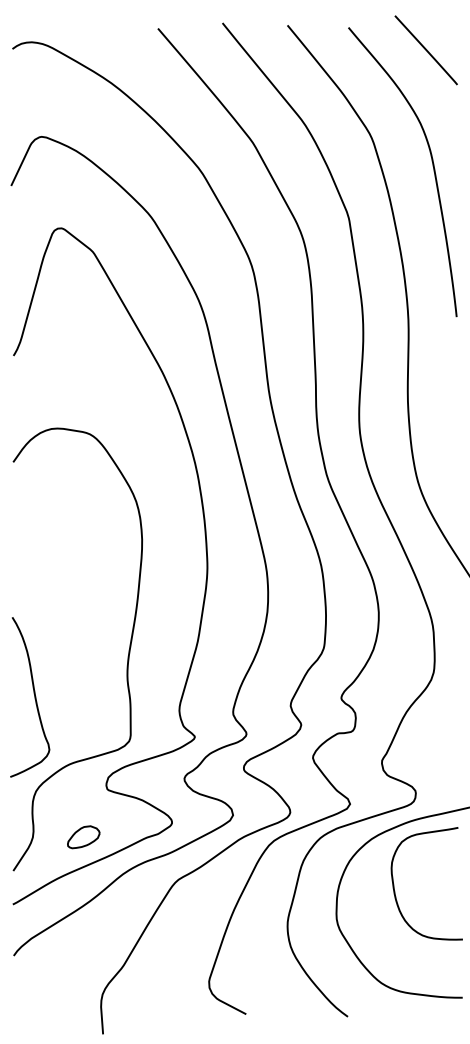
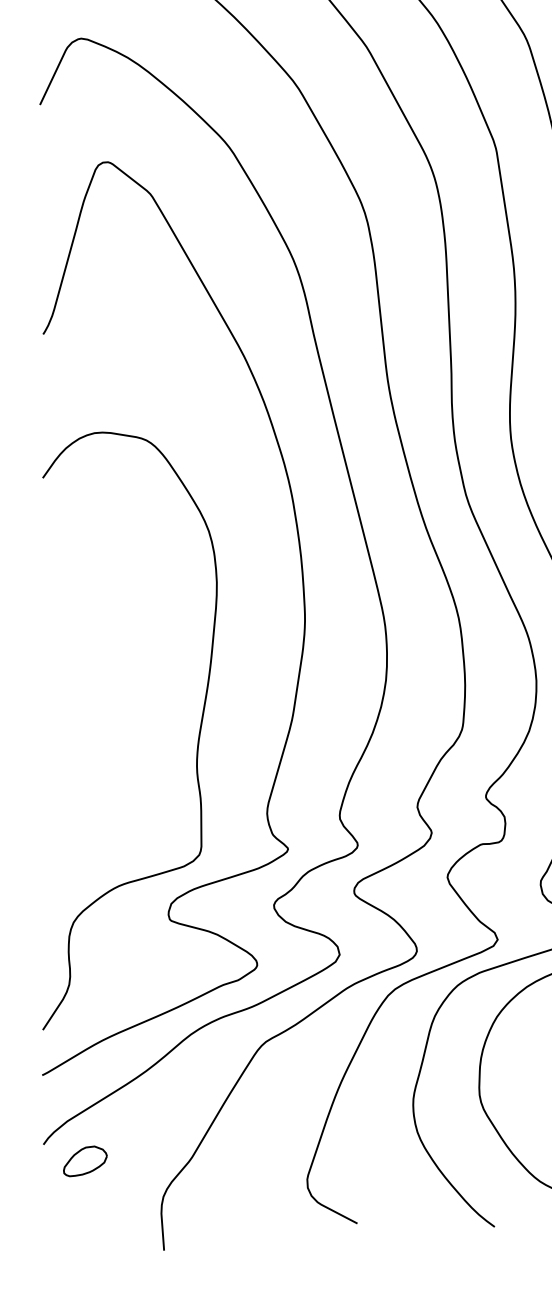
curve: (34, 697) -> (71, 795), removed
part: (83, 837) -> (84, 1161), moved

